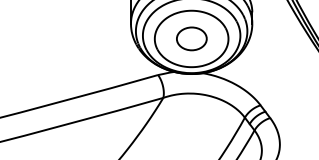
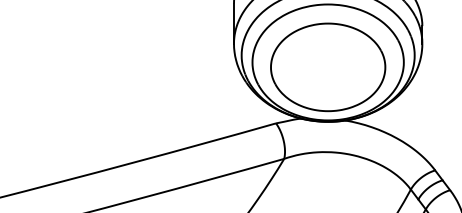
part: (191, 38) -> (327, 66), removed

